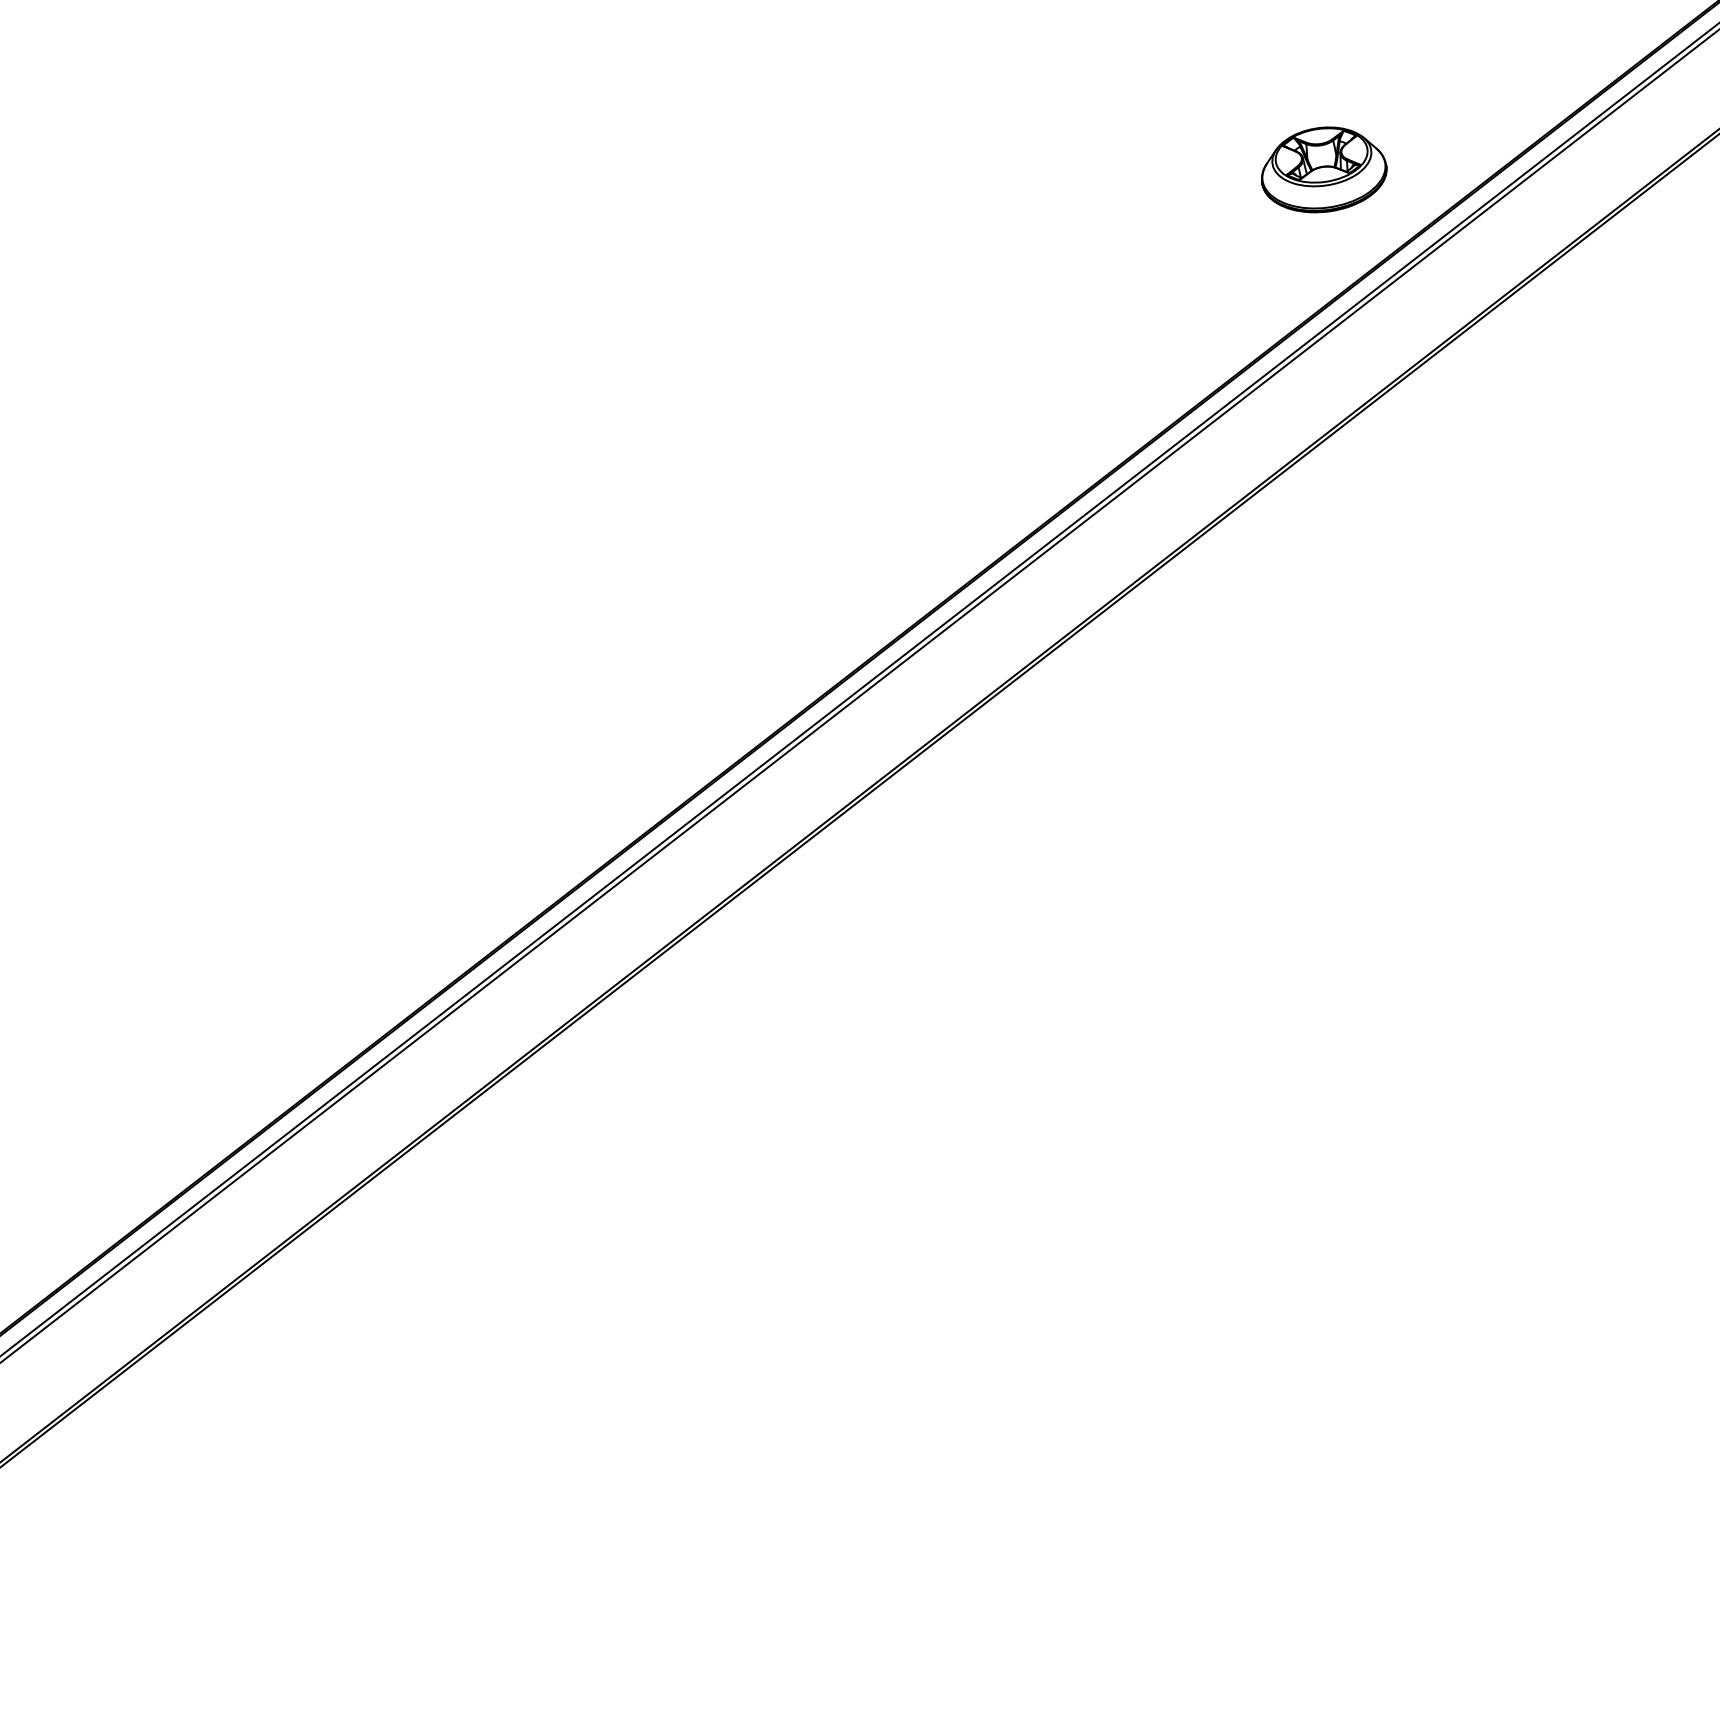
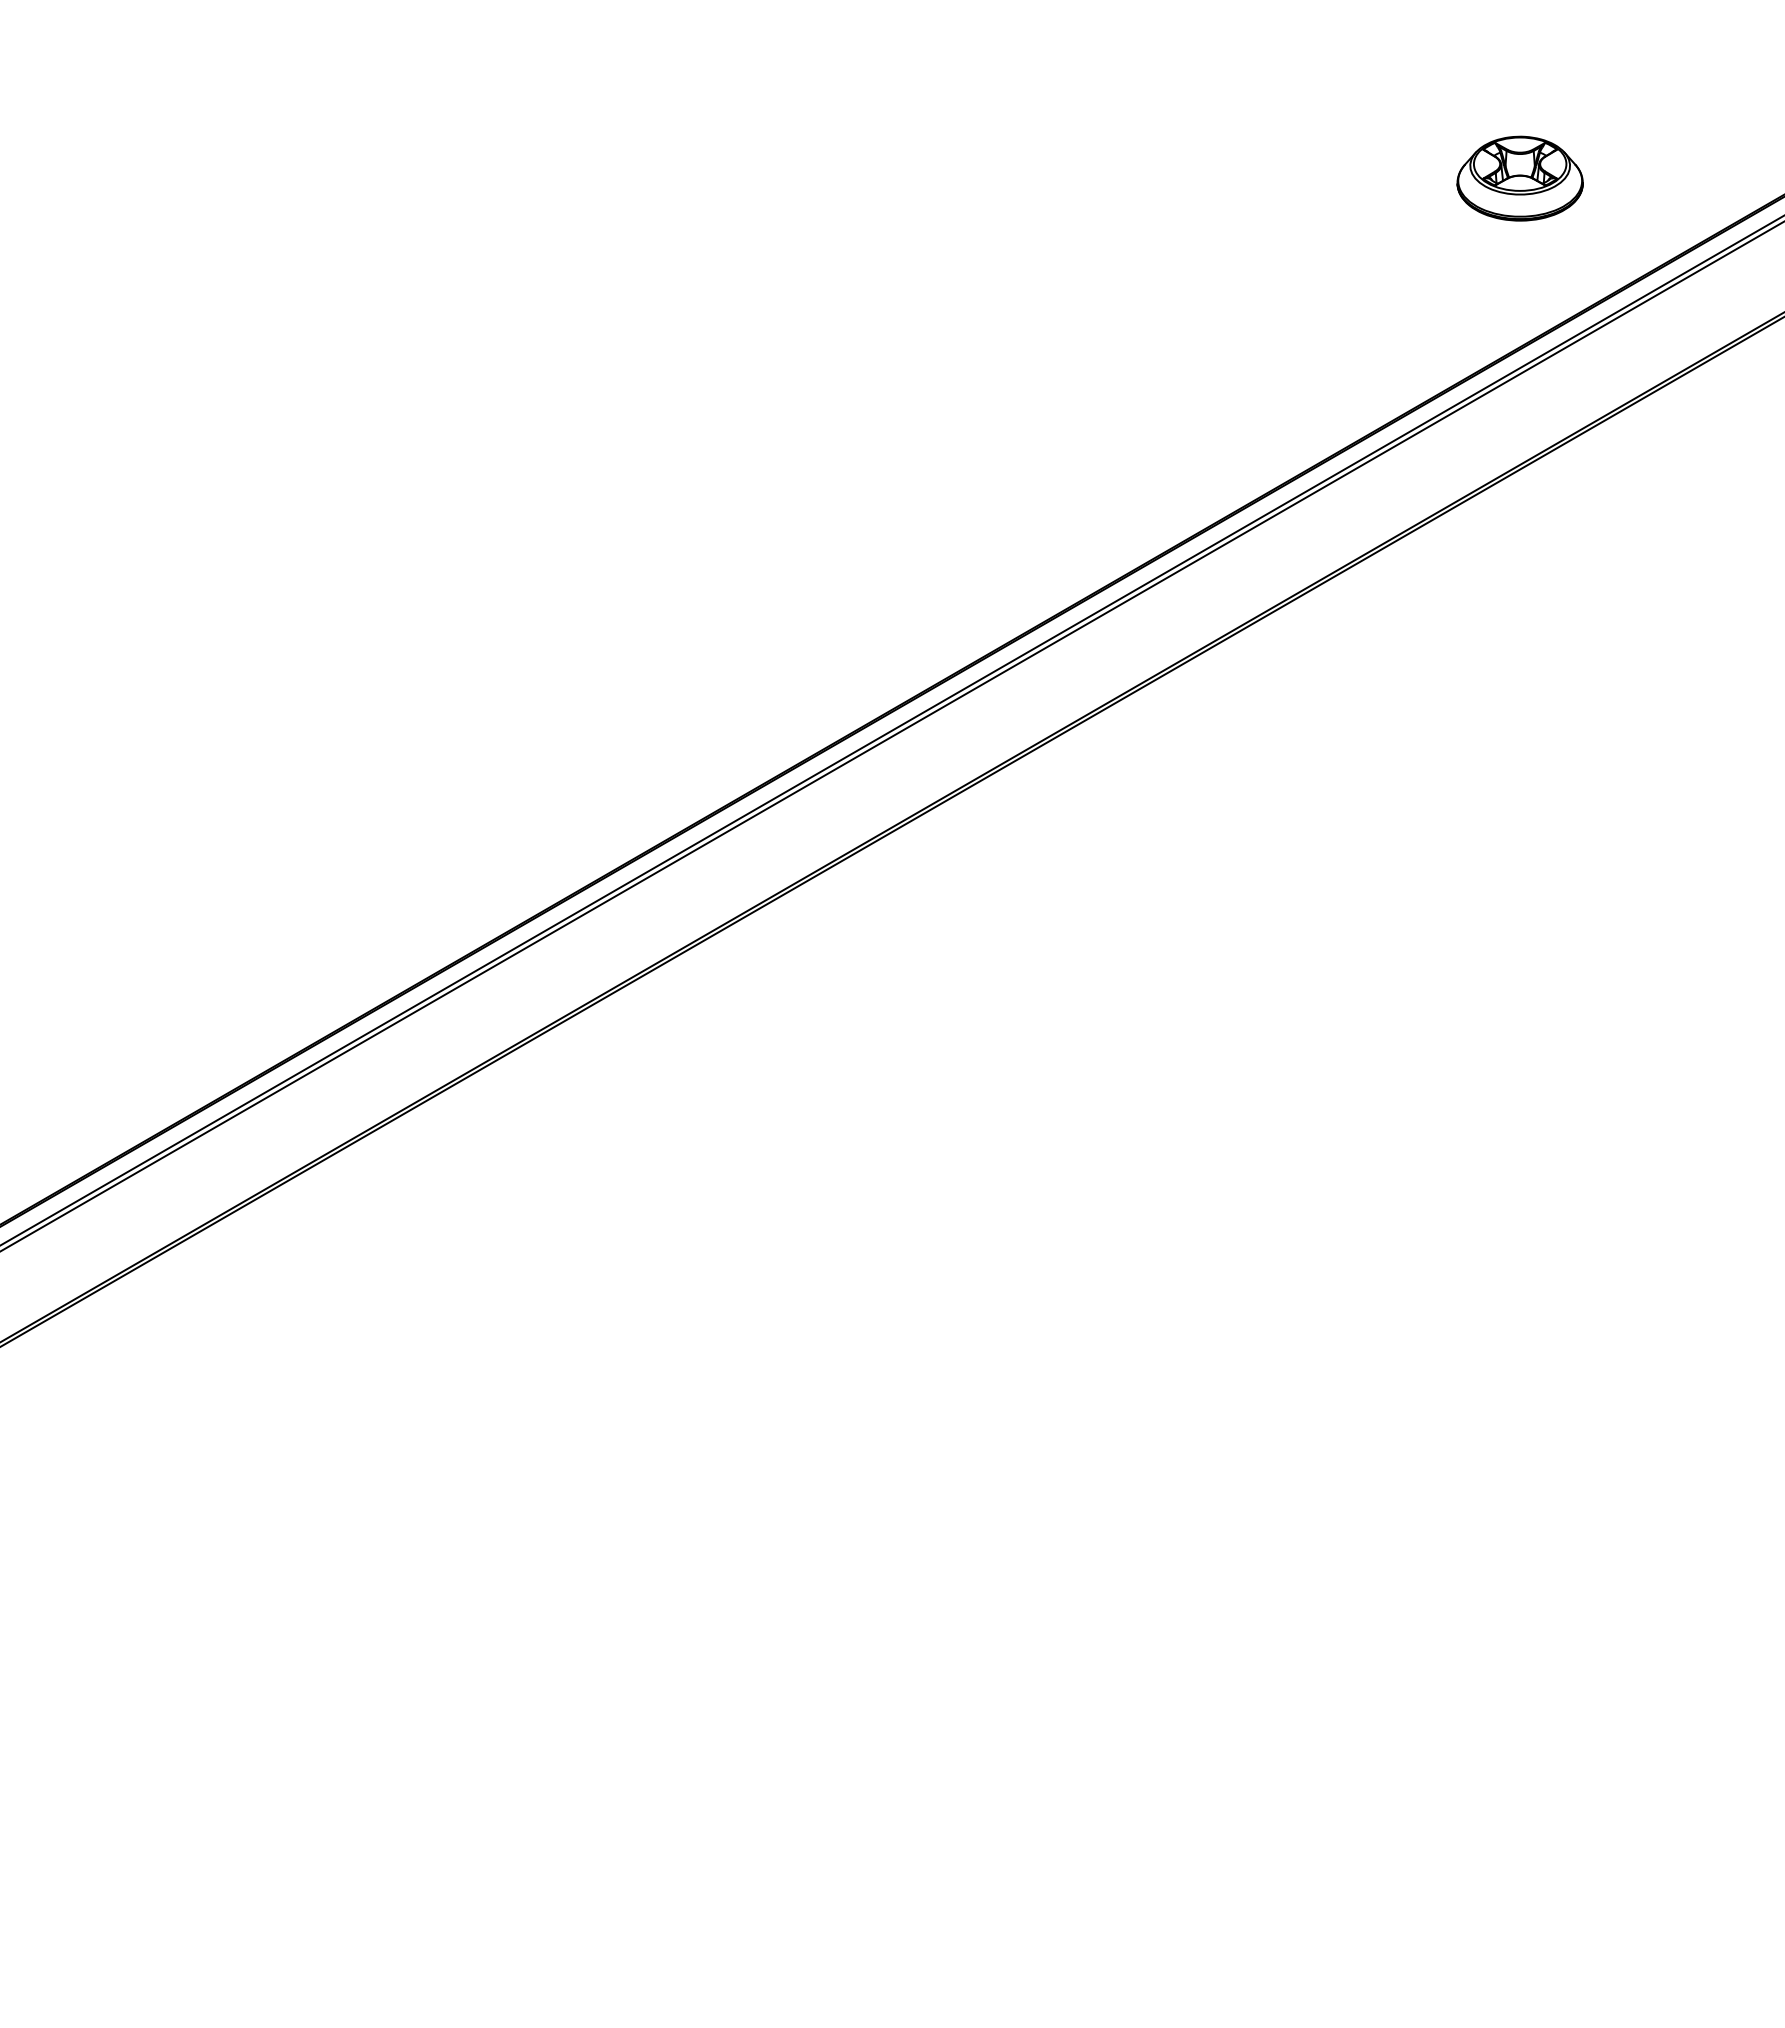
part: (1322, 169) -> (1519, 178), moved

